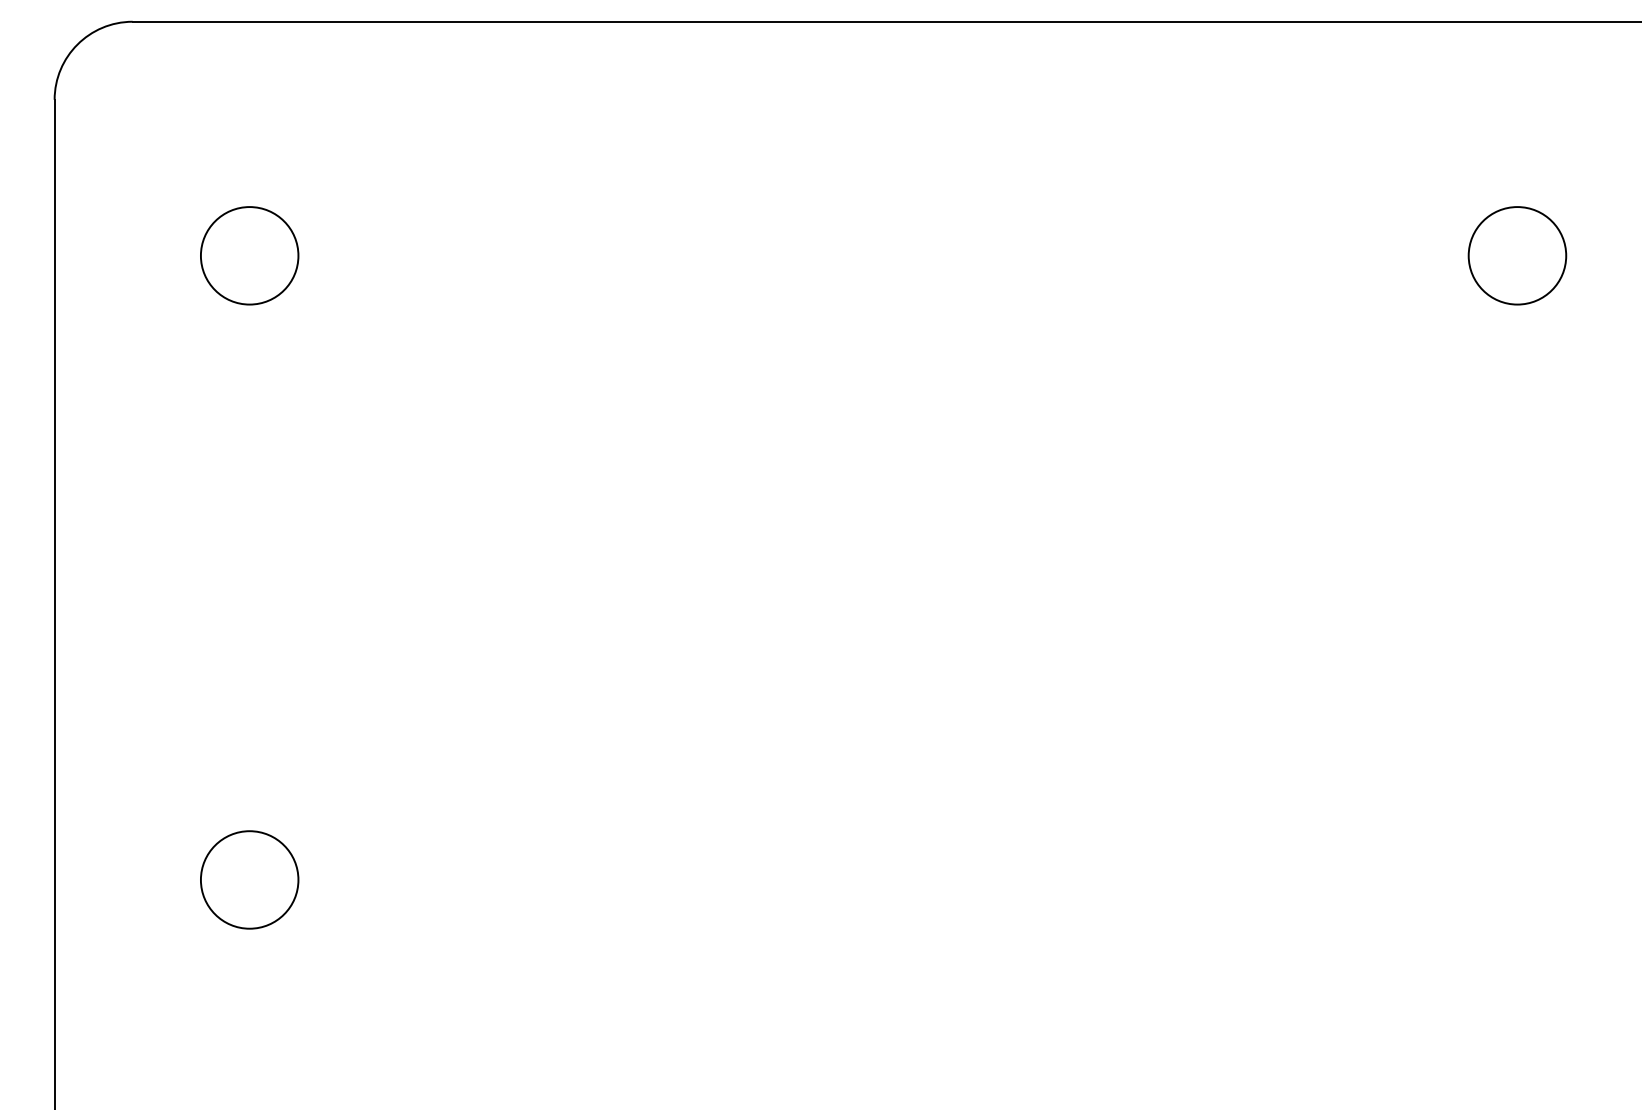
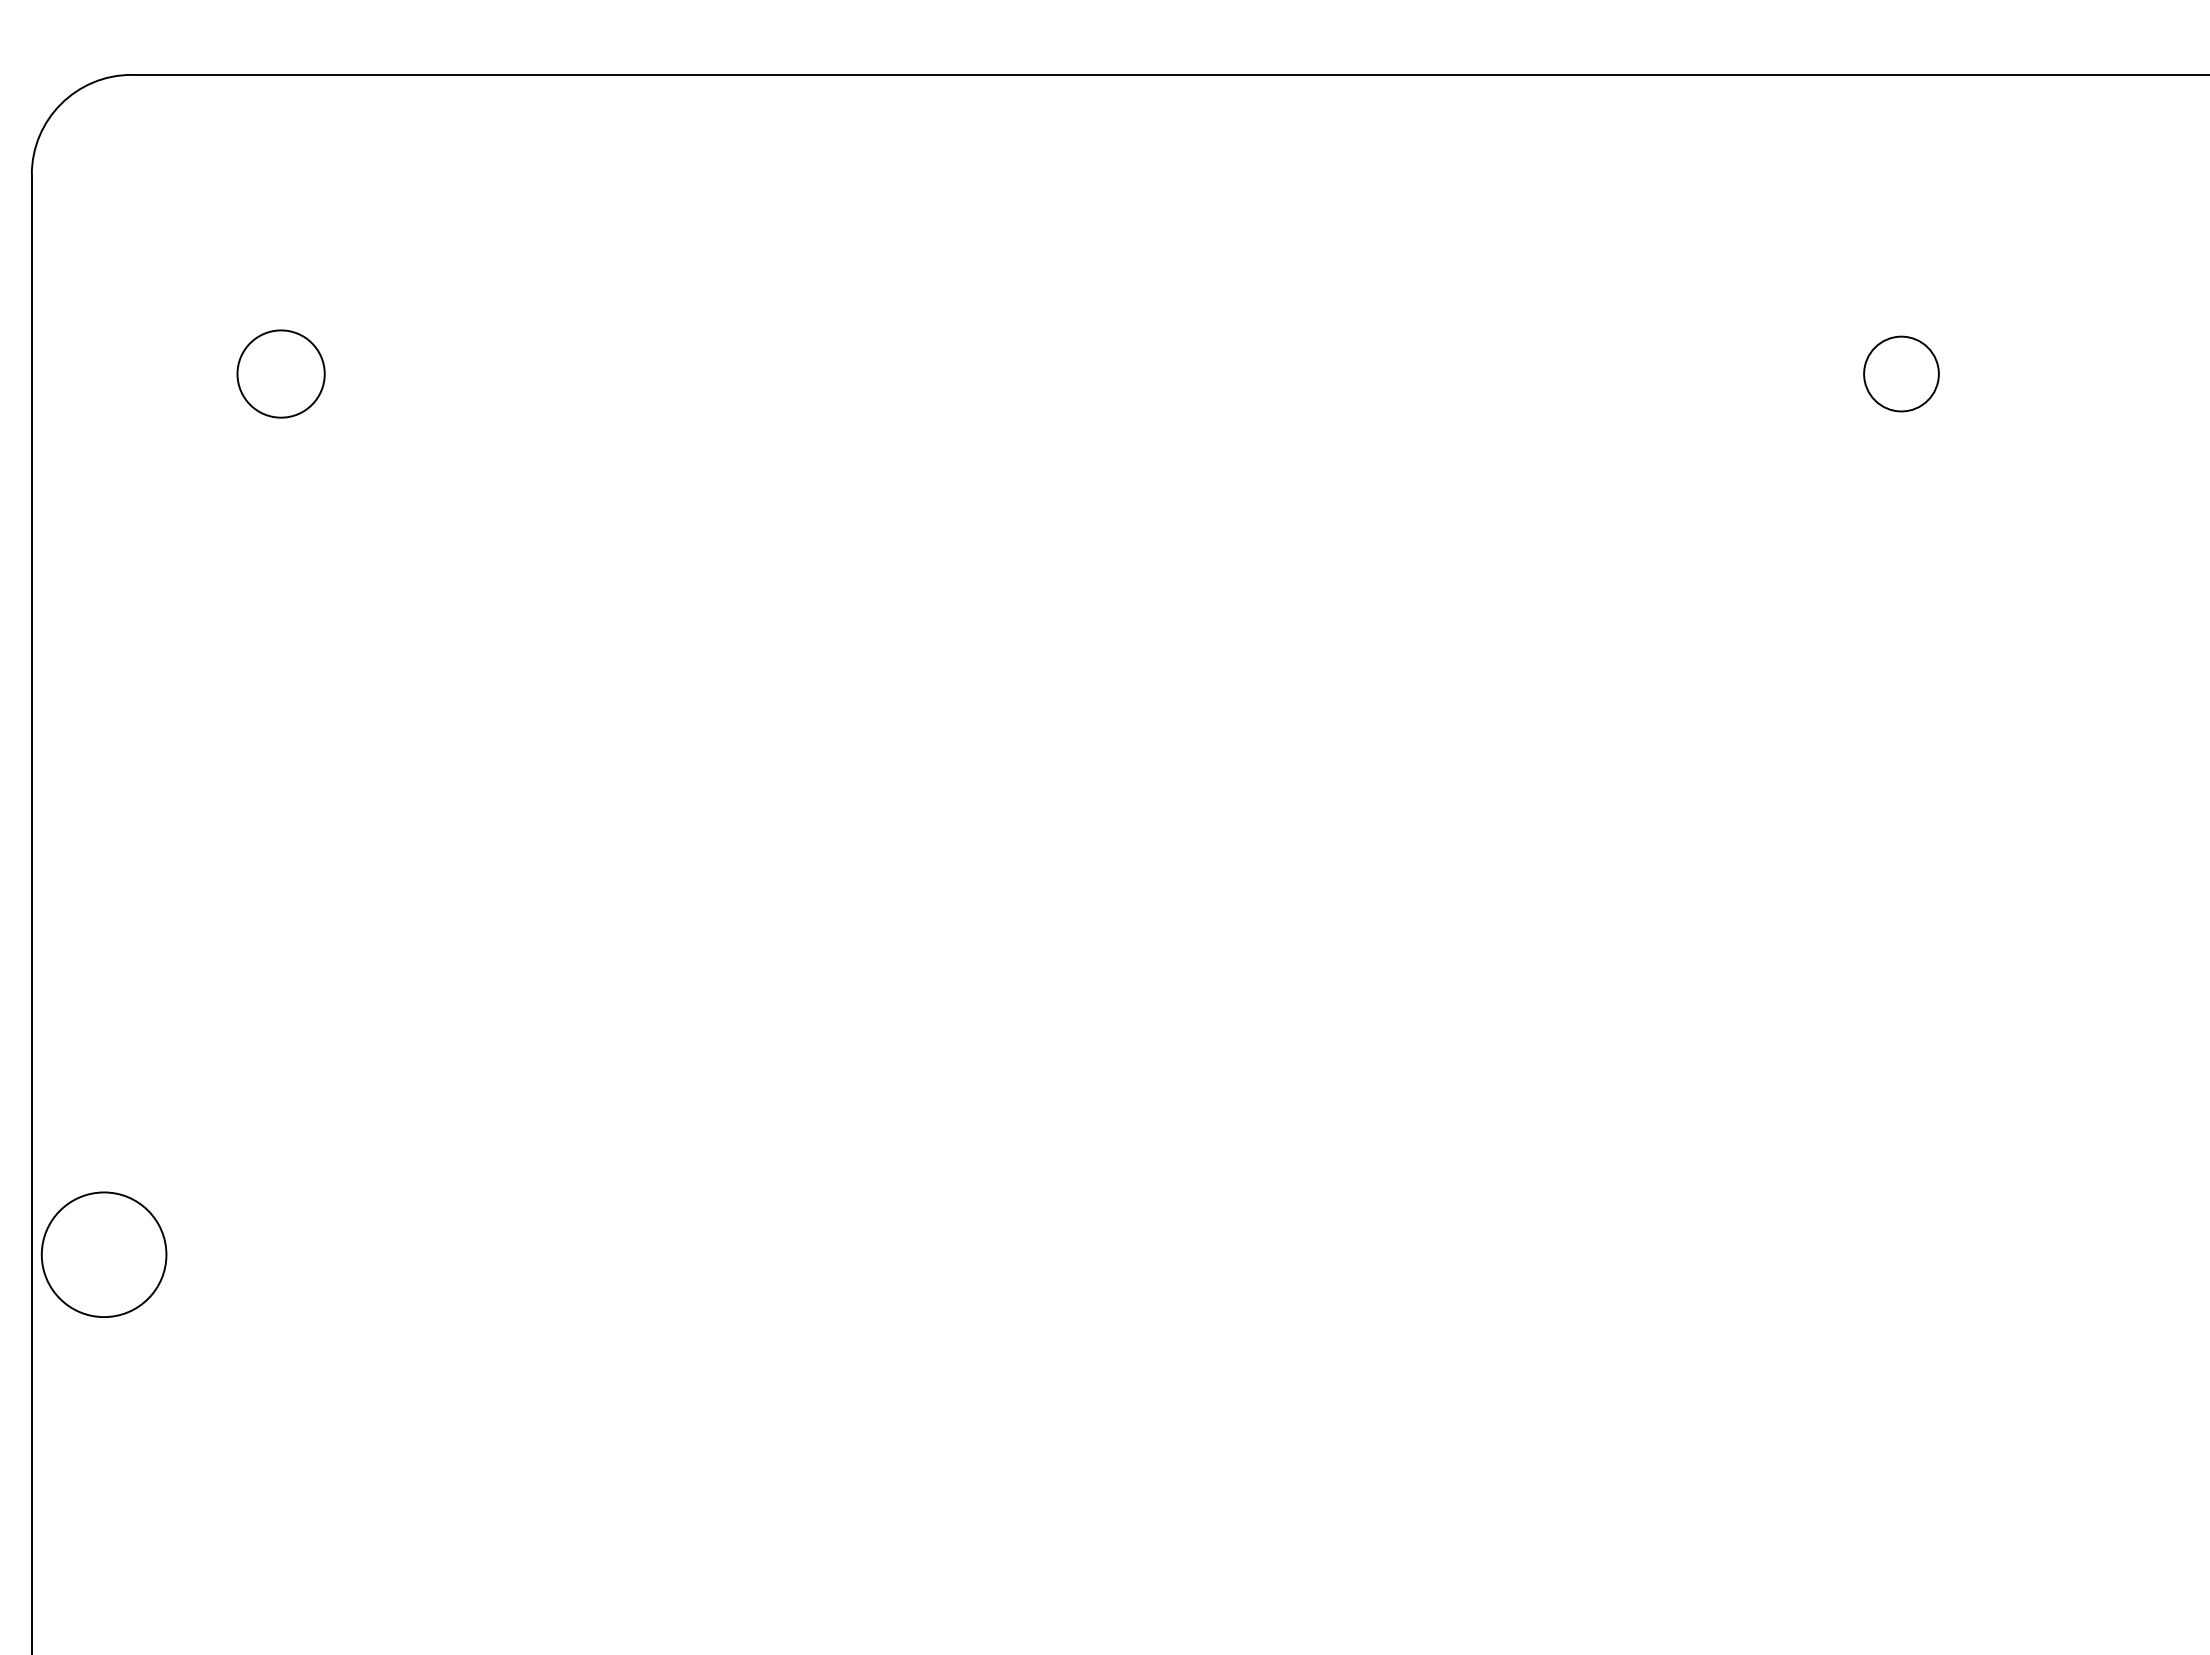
circle: (249, 255) -> (280, 373), size x0.7
circle: (1517, 255) -> (1901, 373), size x0.6
circle: (249, 879) -> (103, 1254), moved

